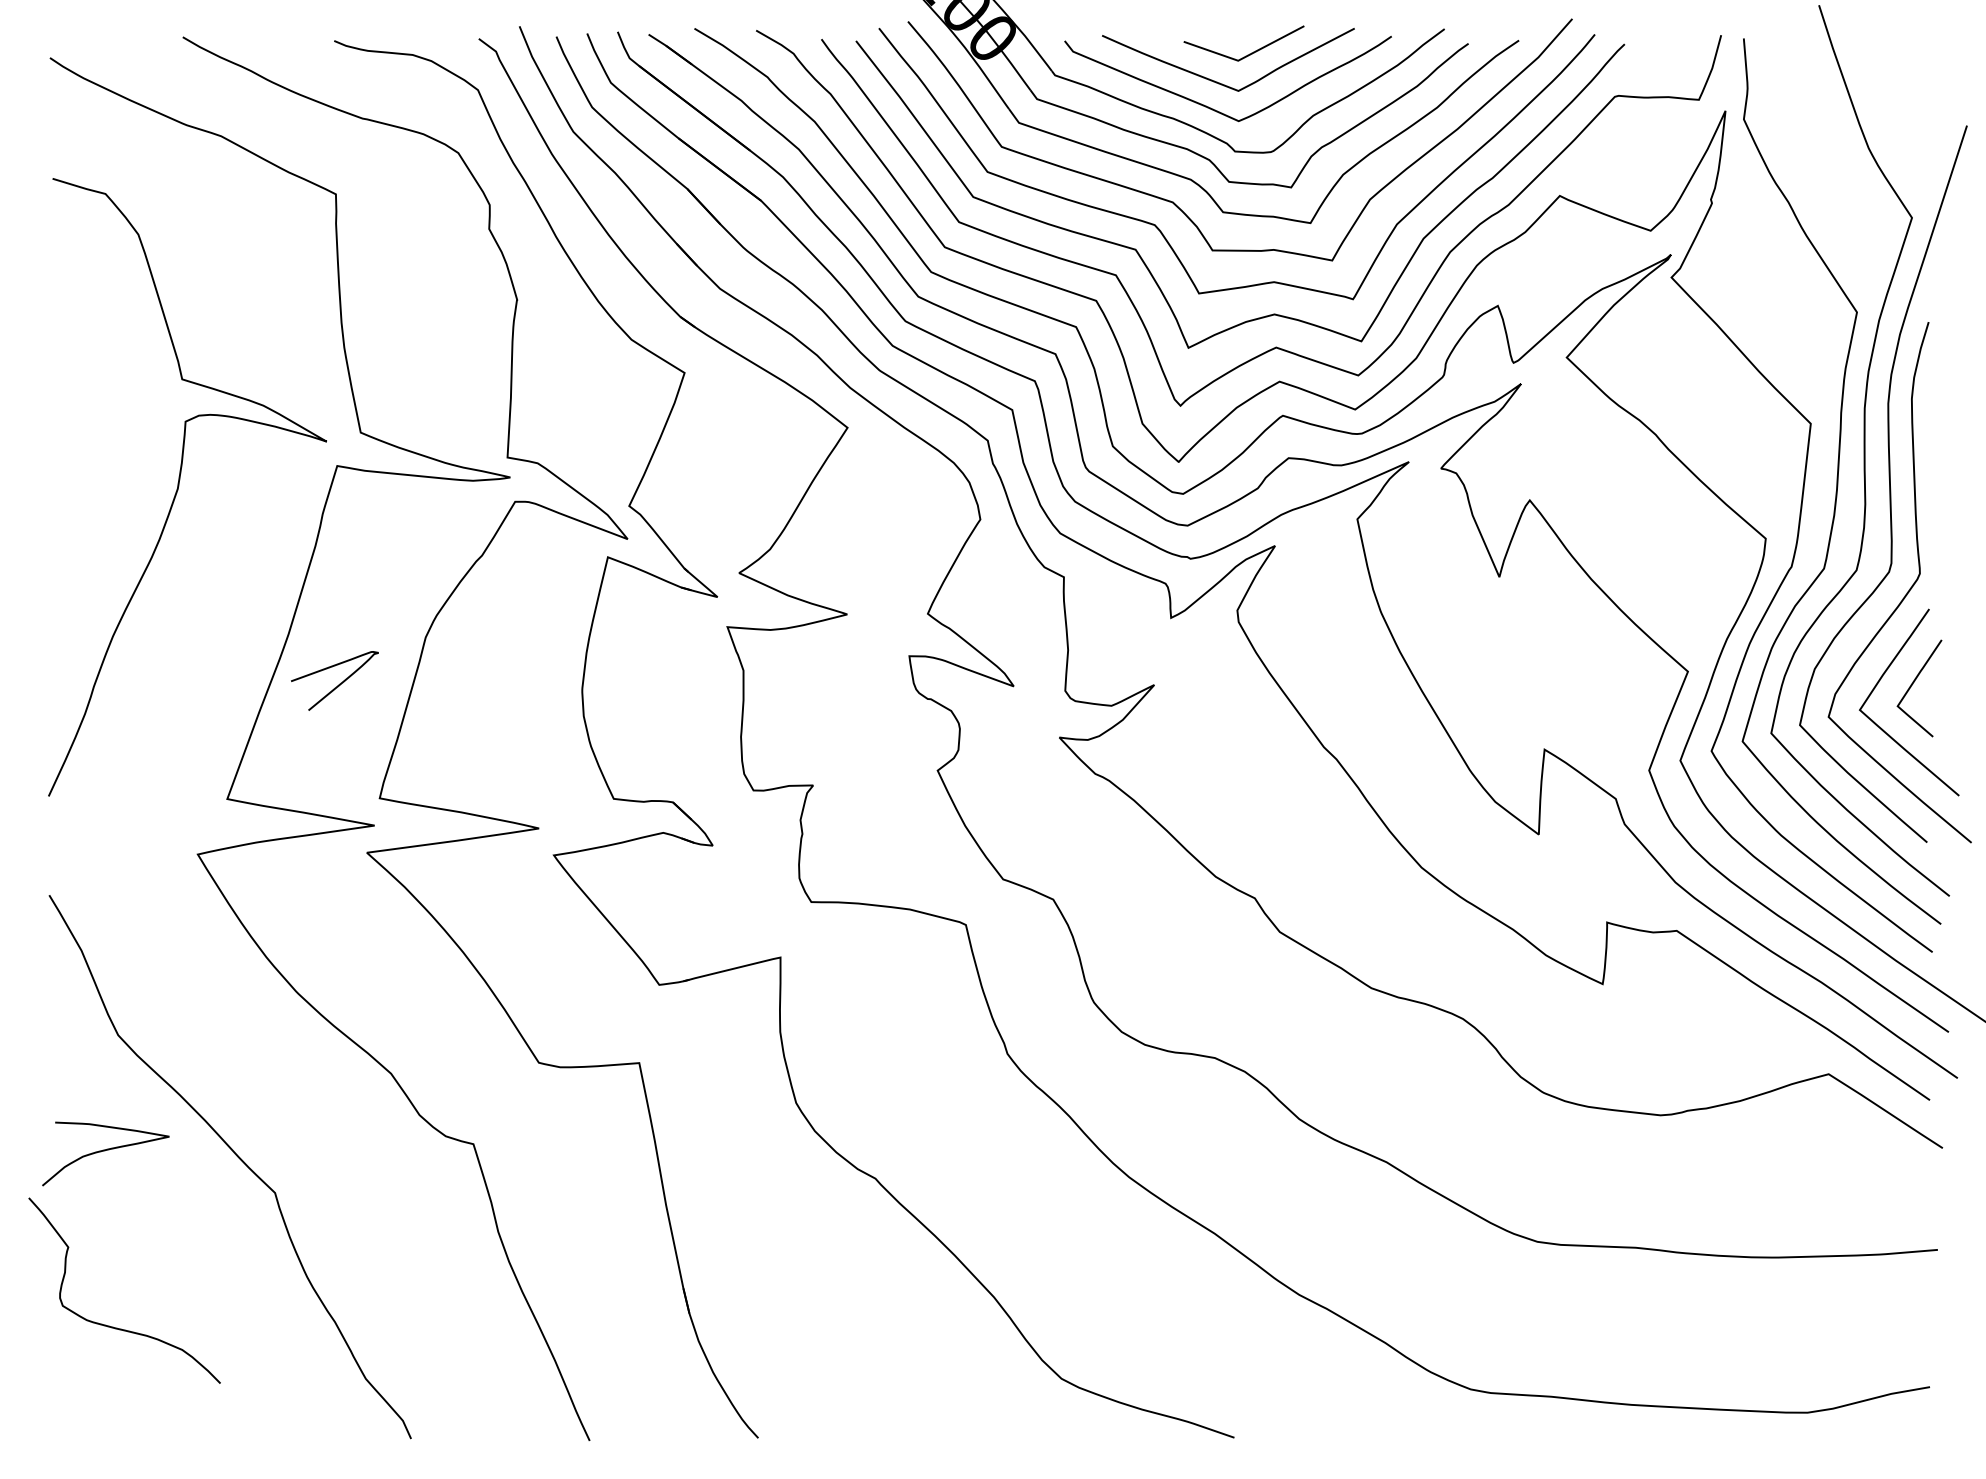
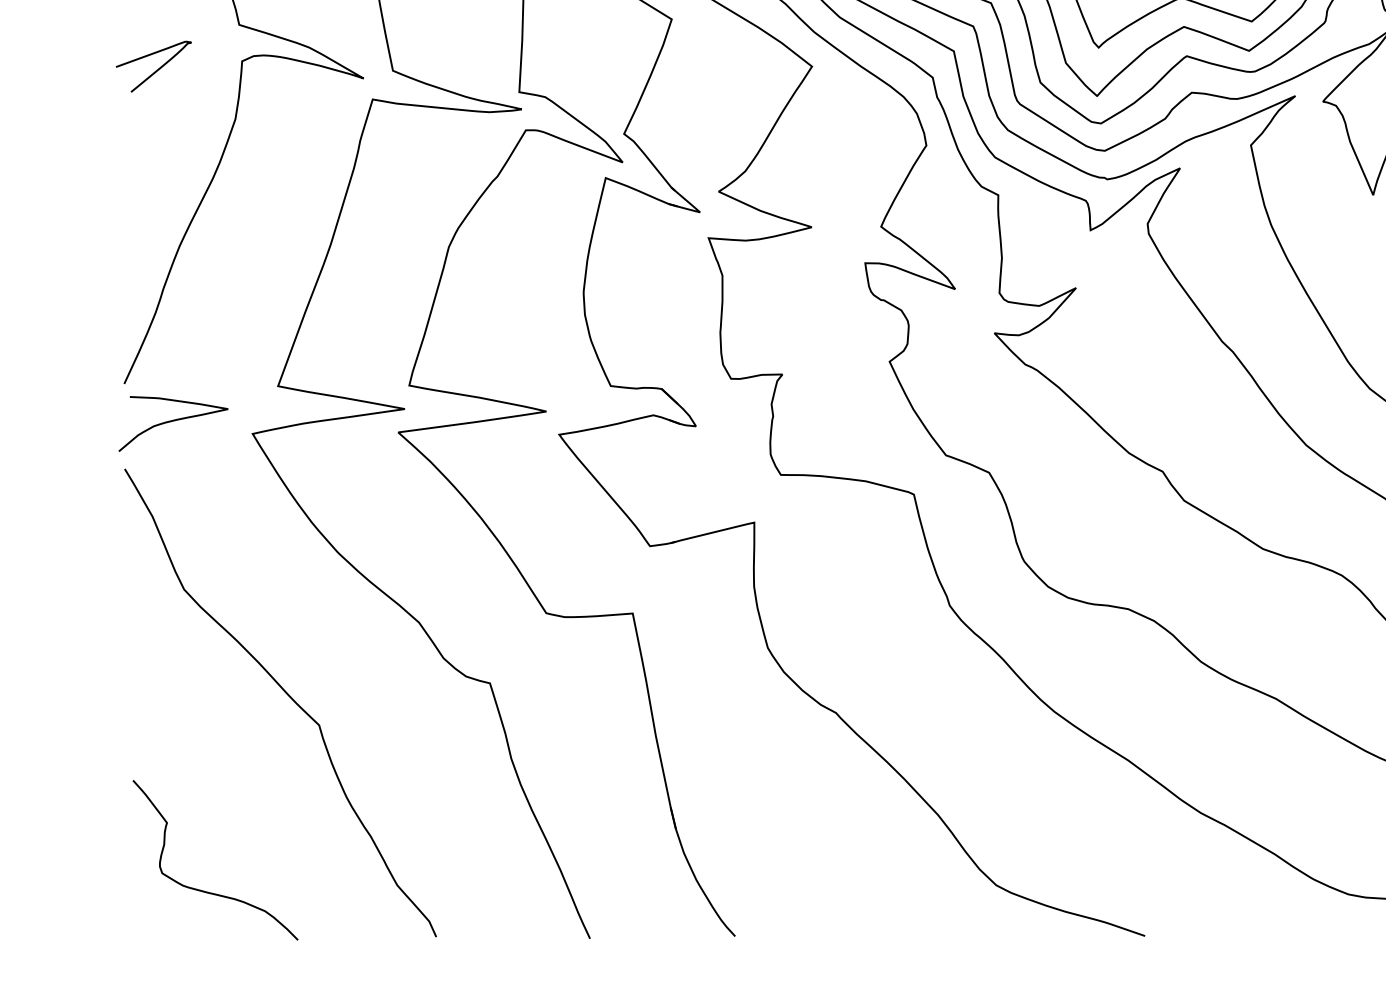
curve: (338, 684) -> (156, 69), moved
curve: (105, 1151) -> (173, 421), moved
curve: (113, 1326) -> (205, 891), moved

